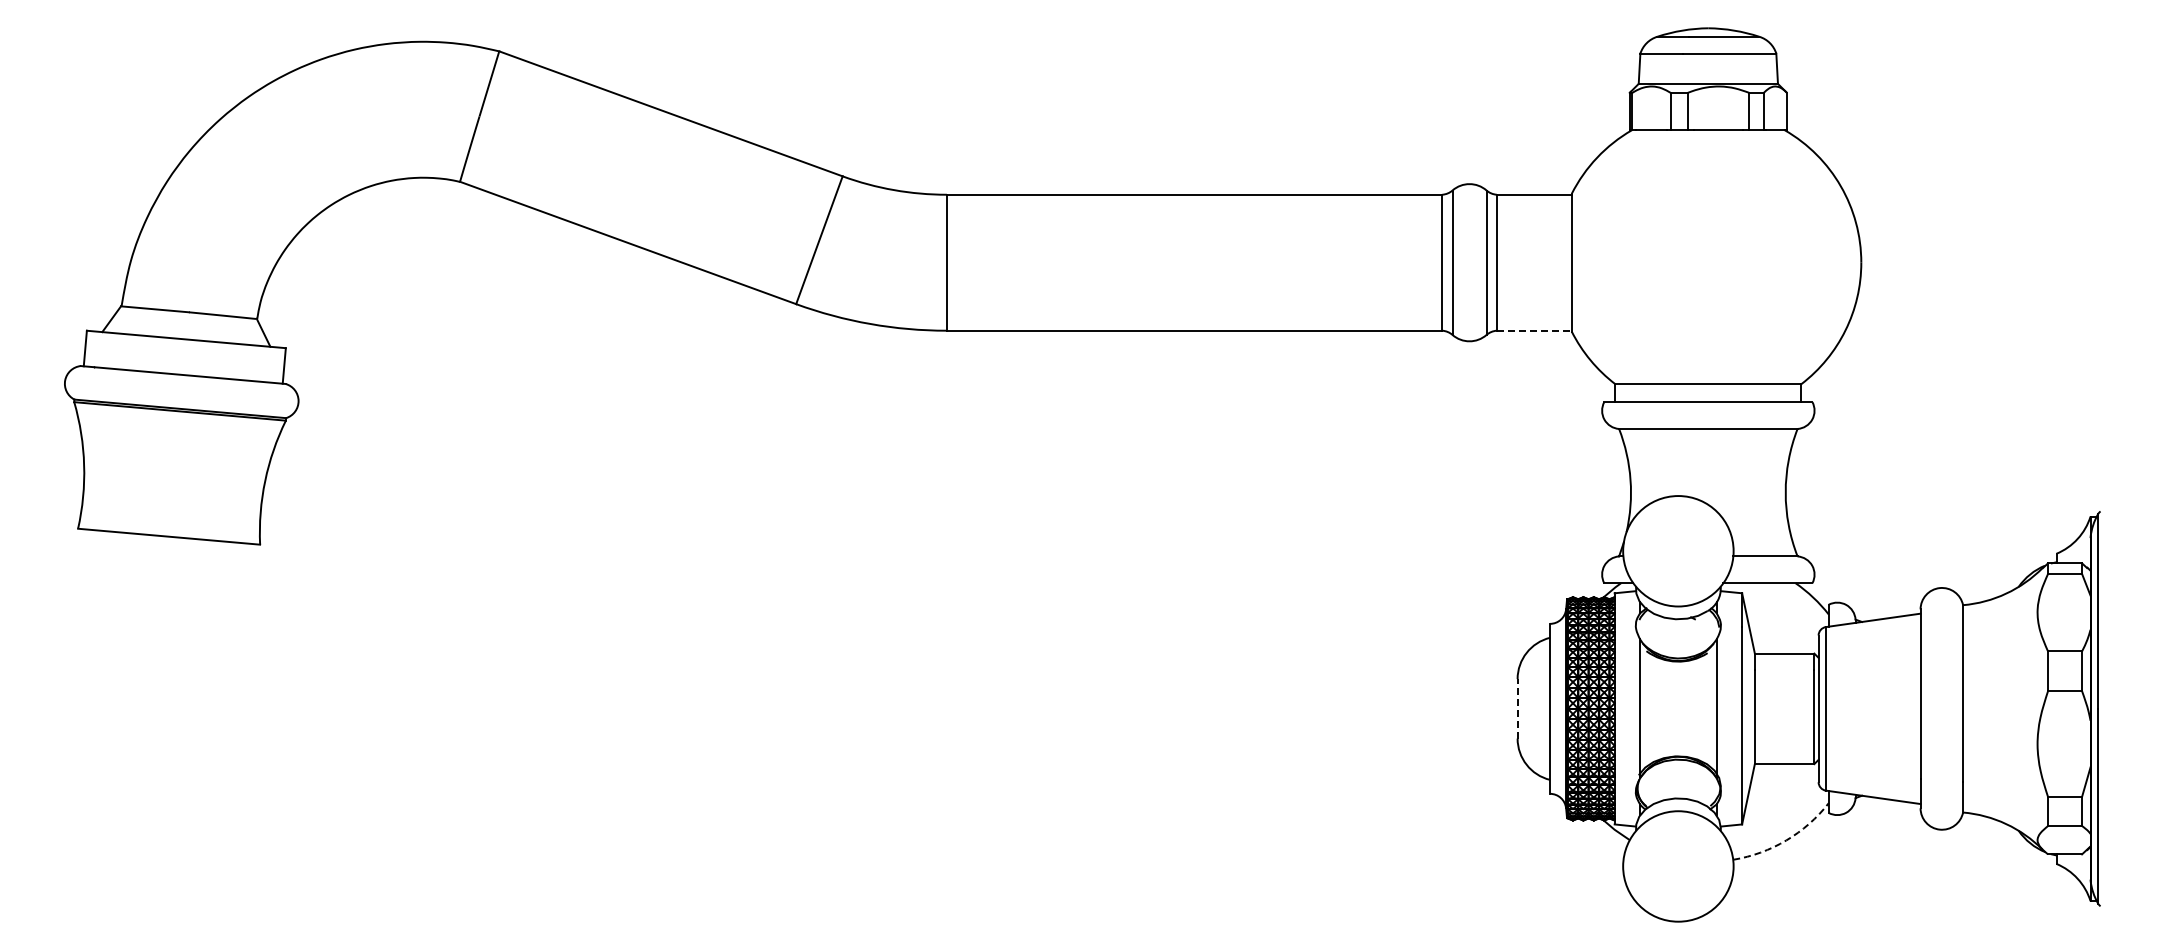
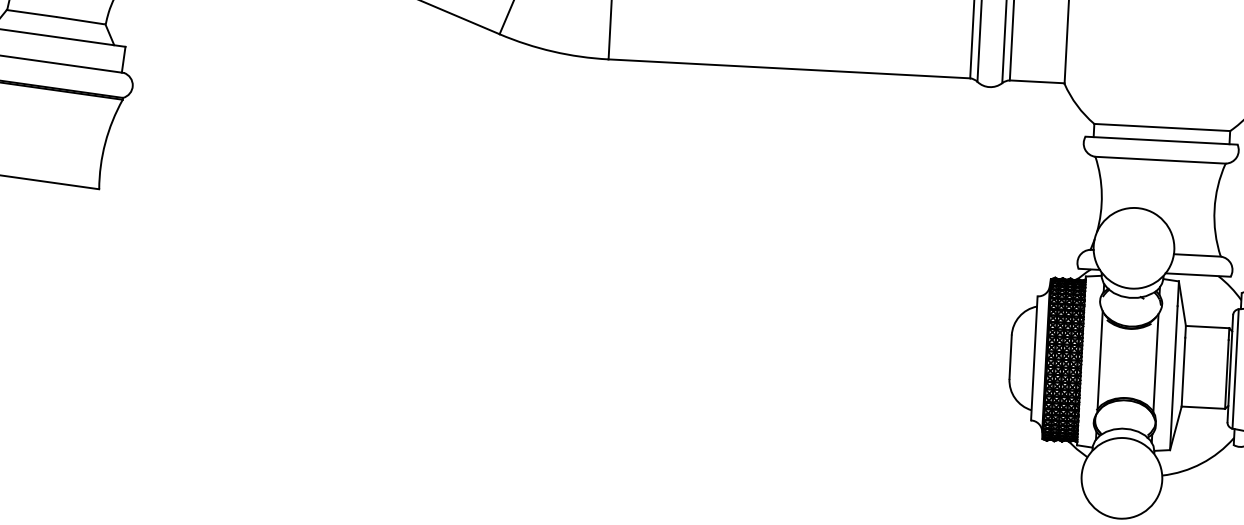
line: (1534, 330) -> (1037, 81), dashed -> solid
line: (1517, 708) -> (1010, 356), dashed -> solid
arc: (1786, 840) -> (1201, 463), dashed -> solid

